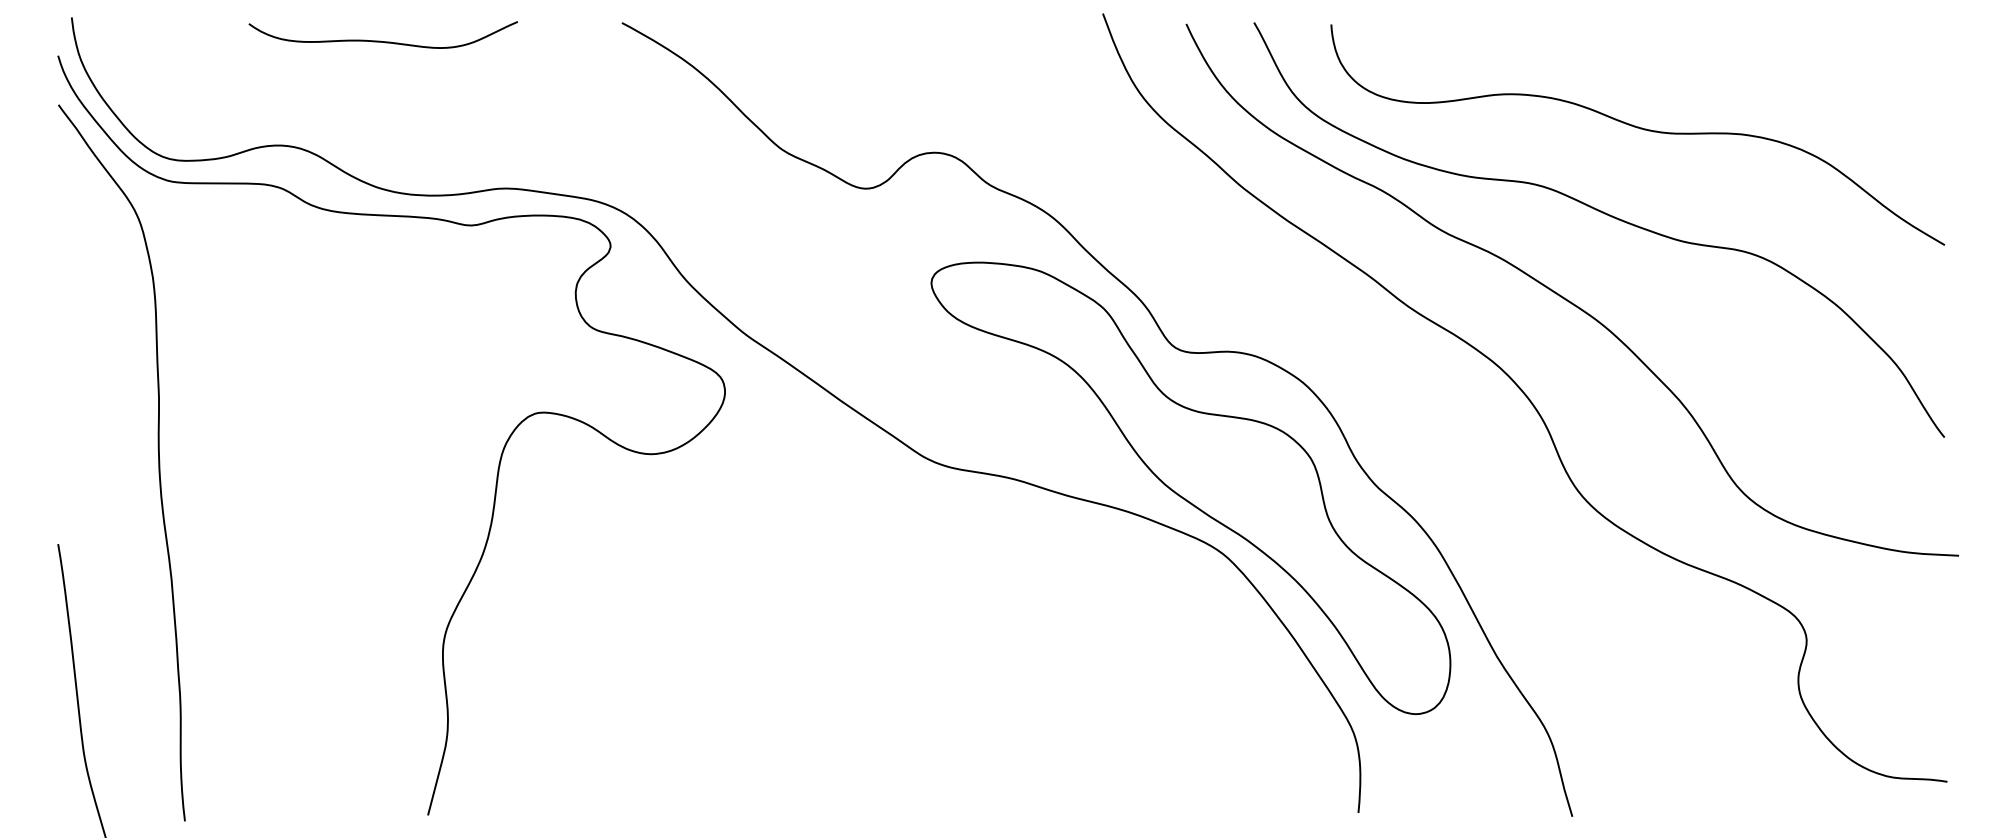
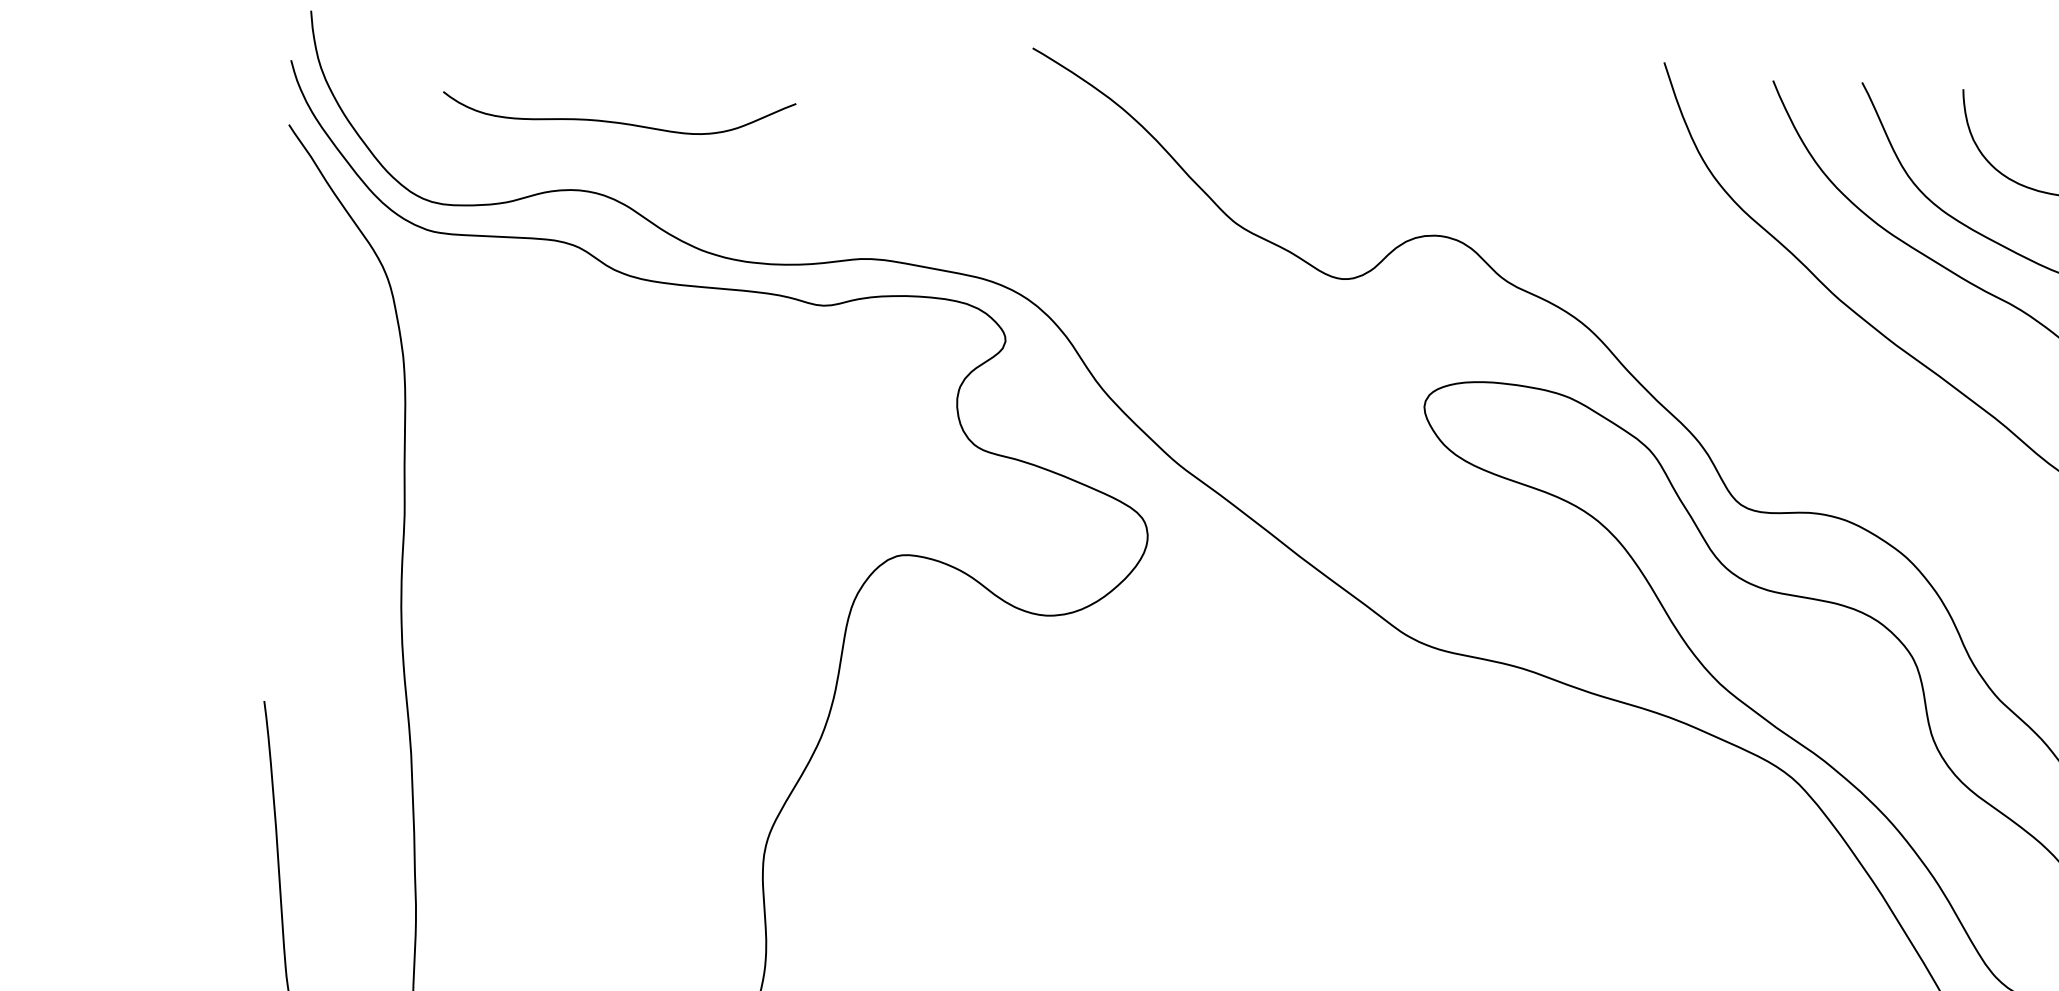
curve: (380, 40) -> (615, 120), moved

